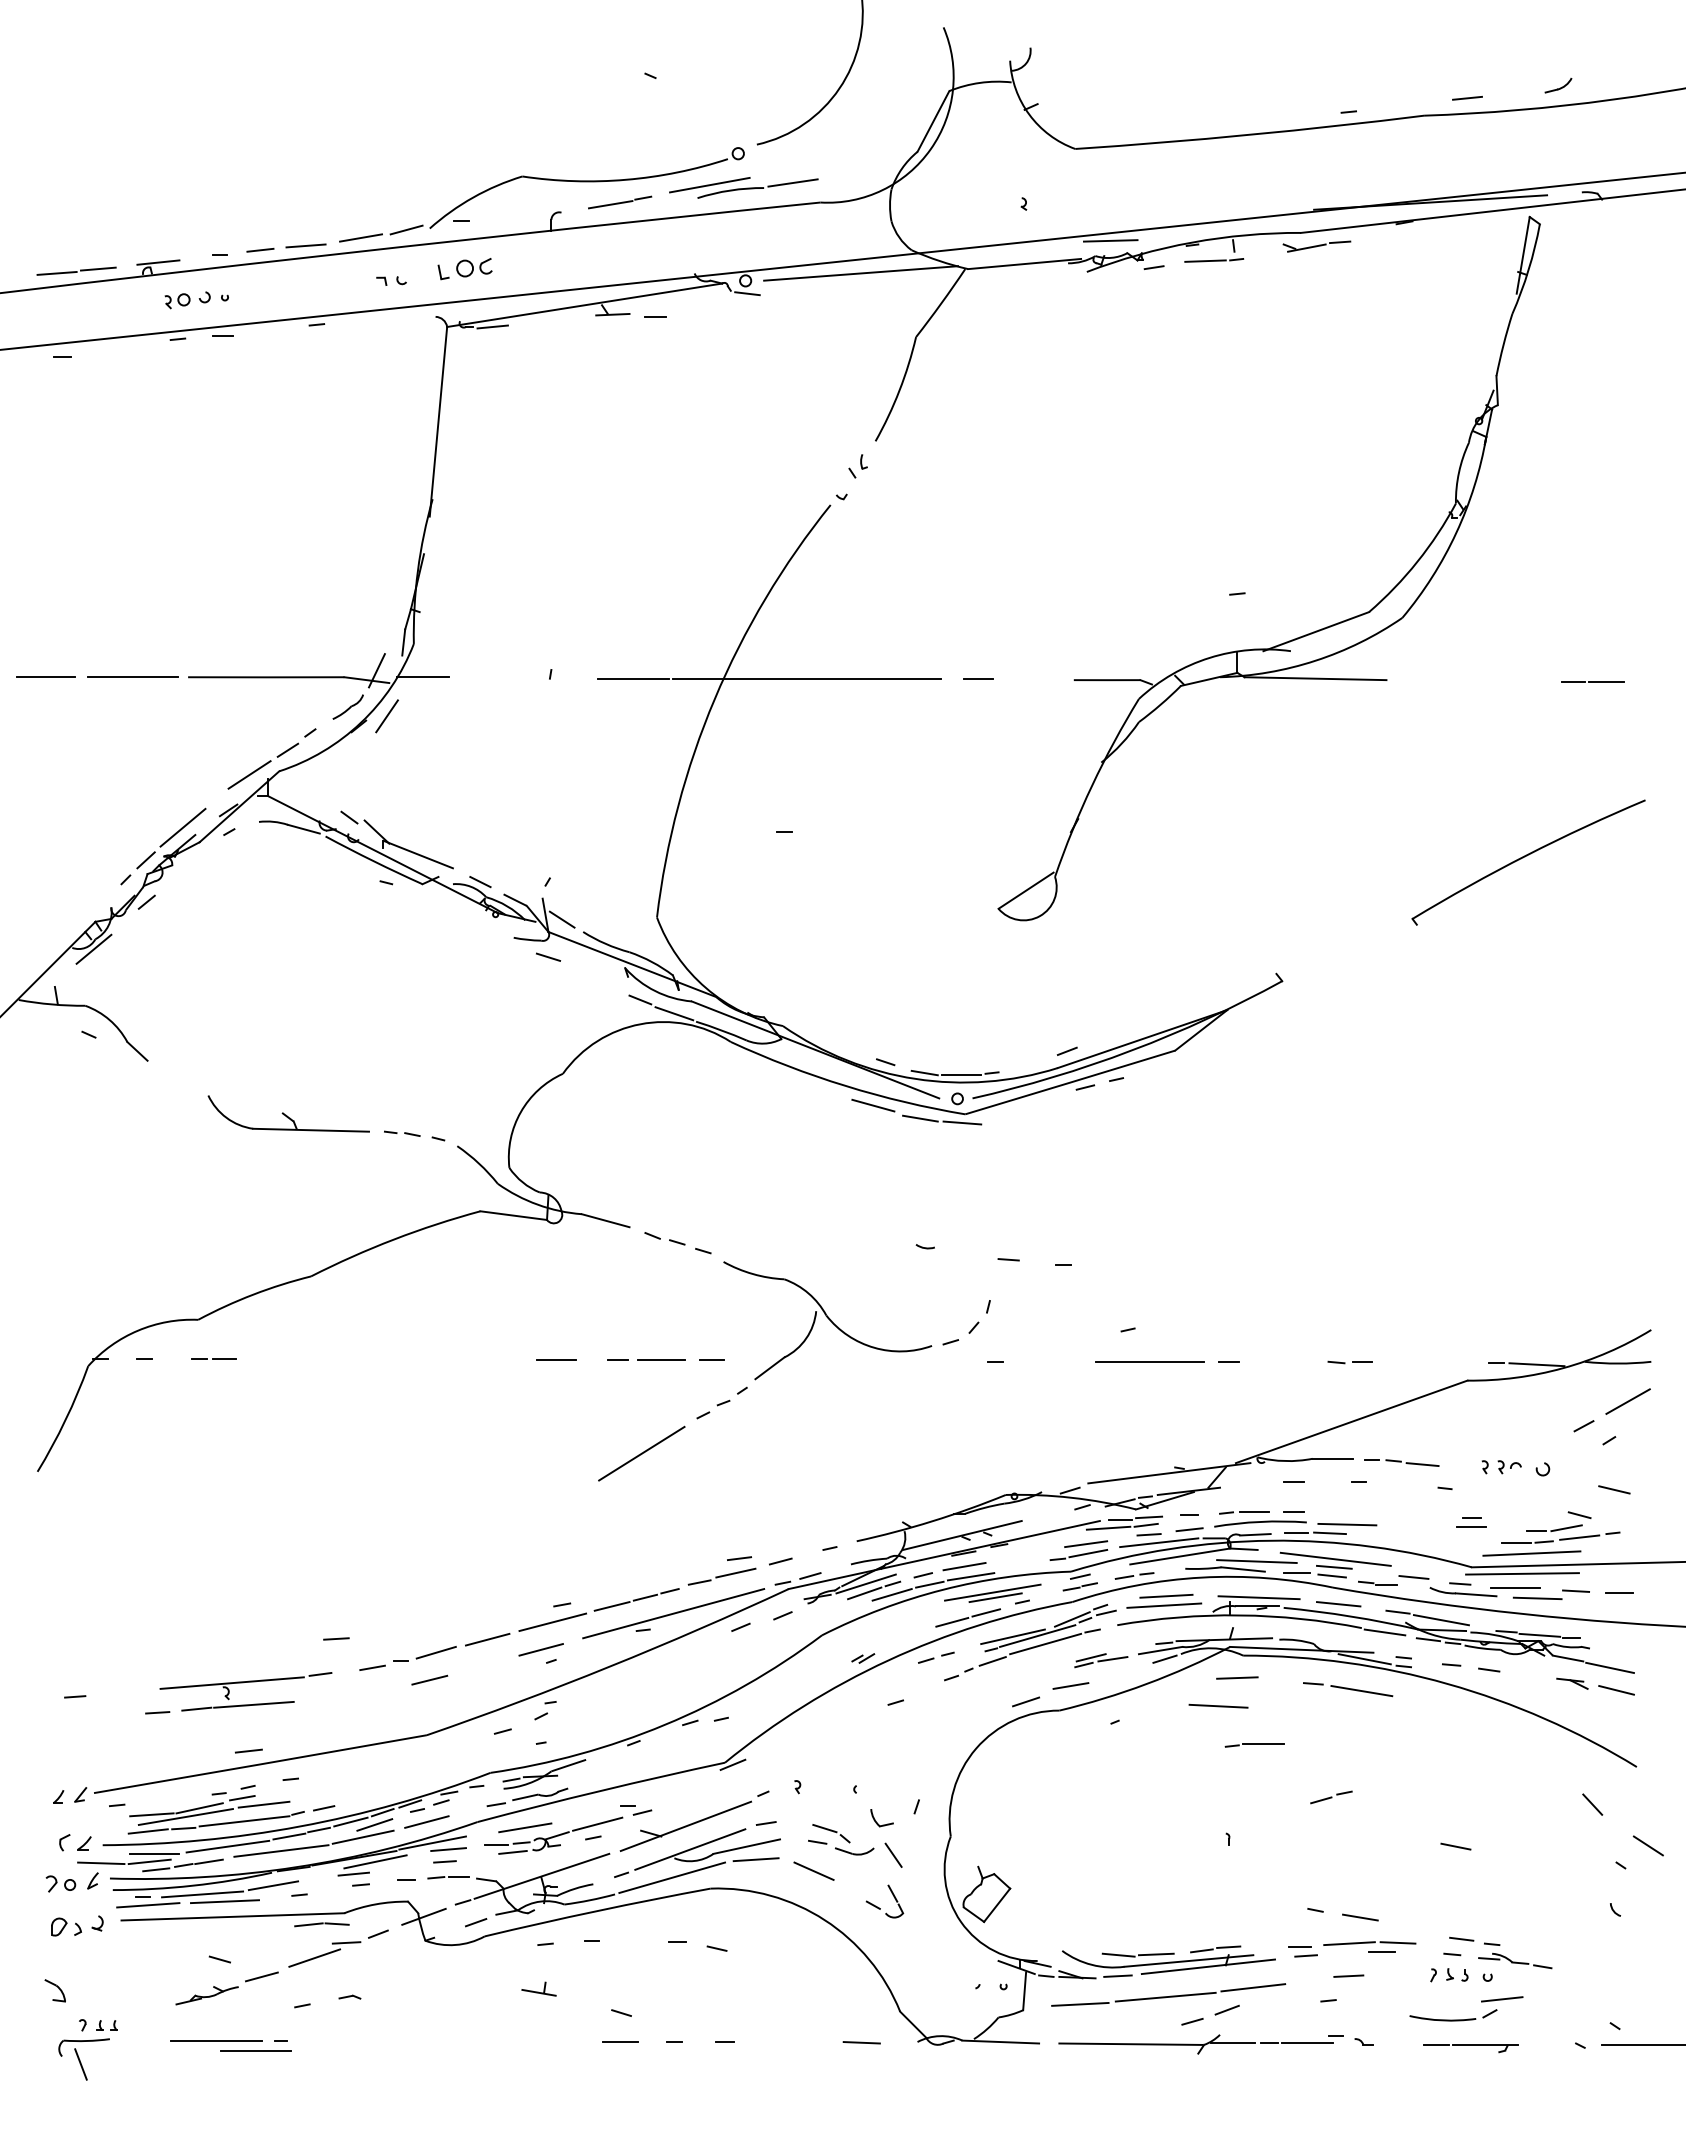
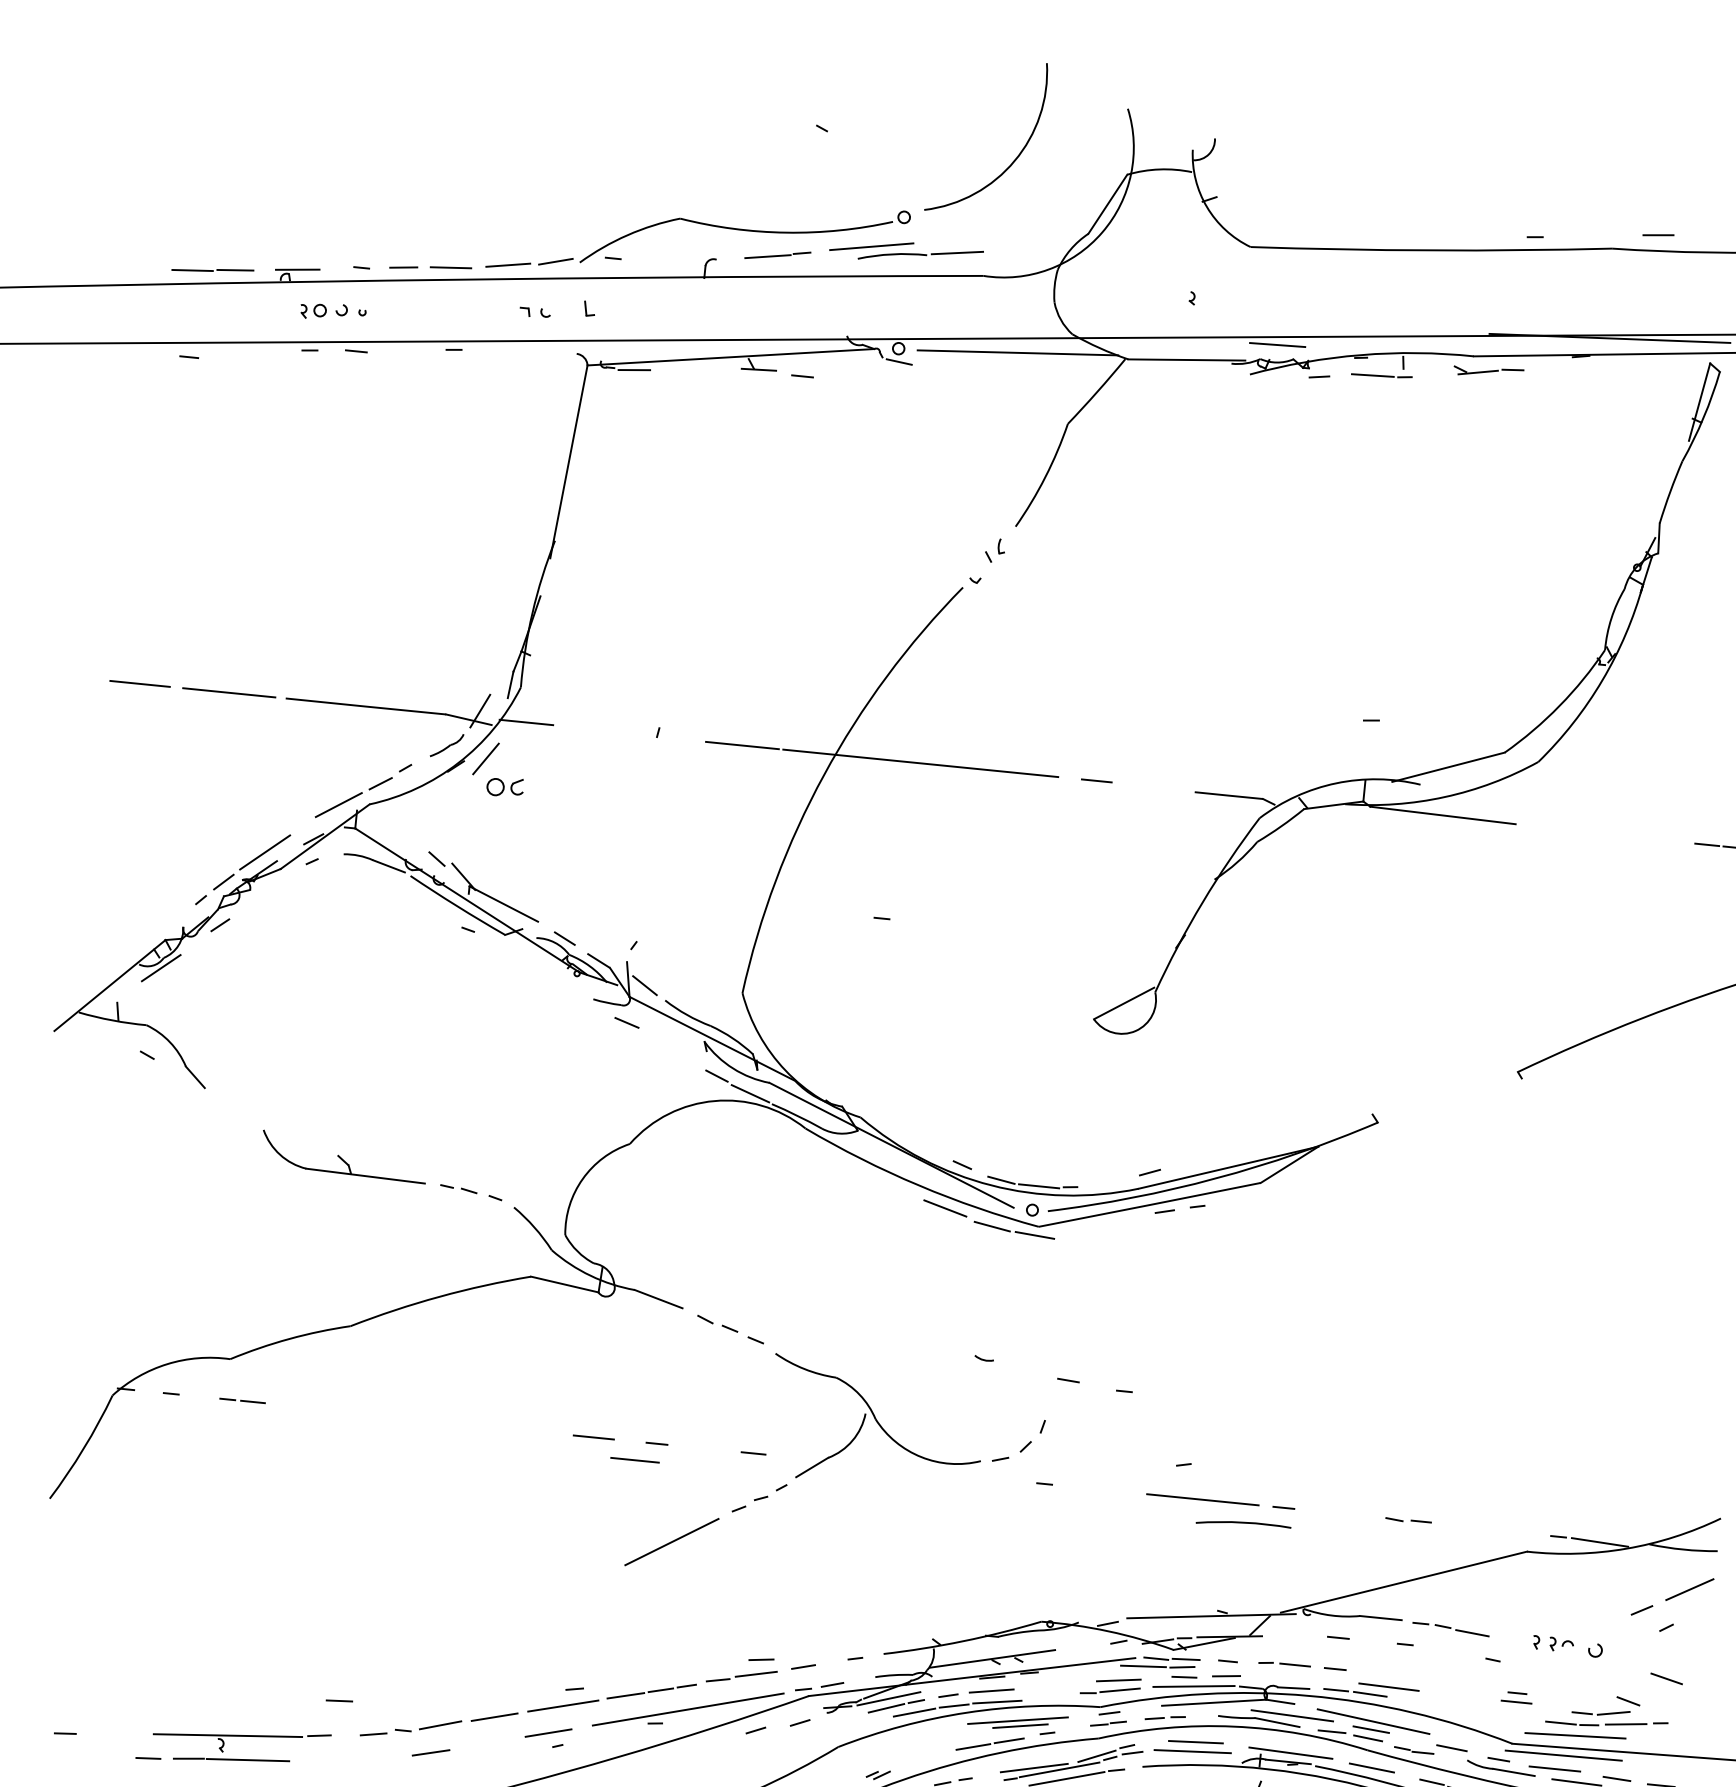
part: (474, 267) -> (505, 787), moved
line: (661, 1359) -> (635, 1459), moved
arc: (1260, 1522) -> (1243, 1523), moved

